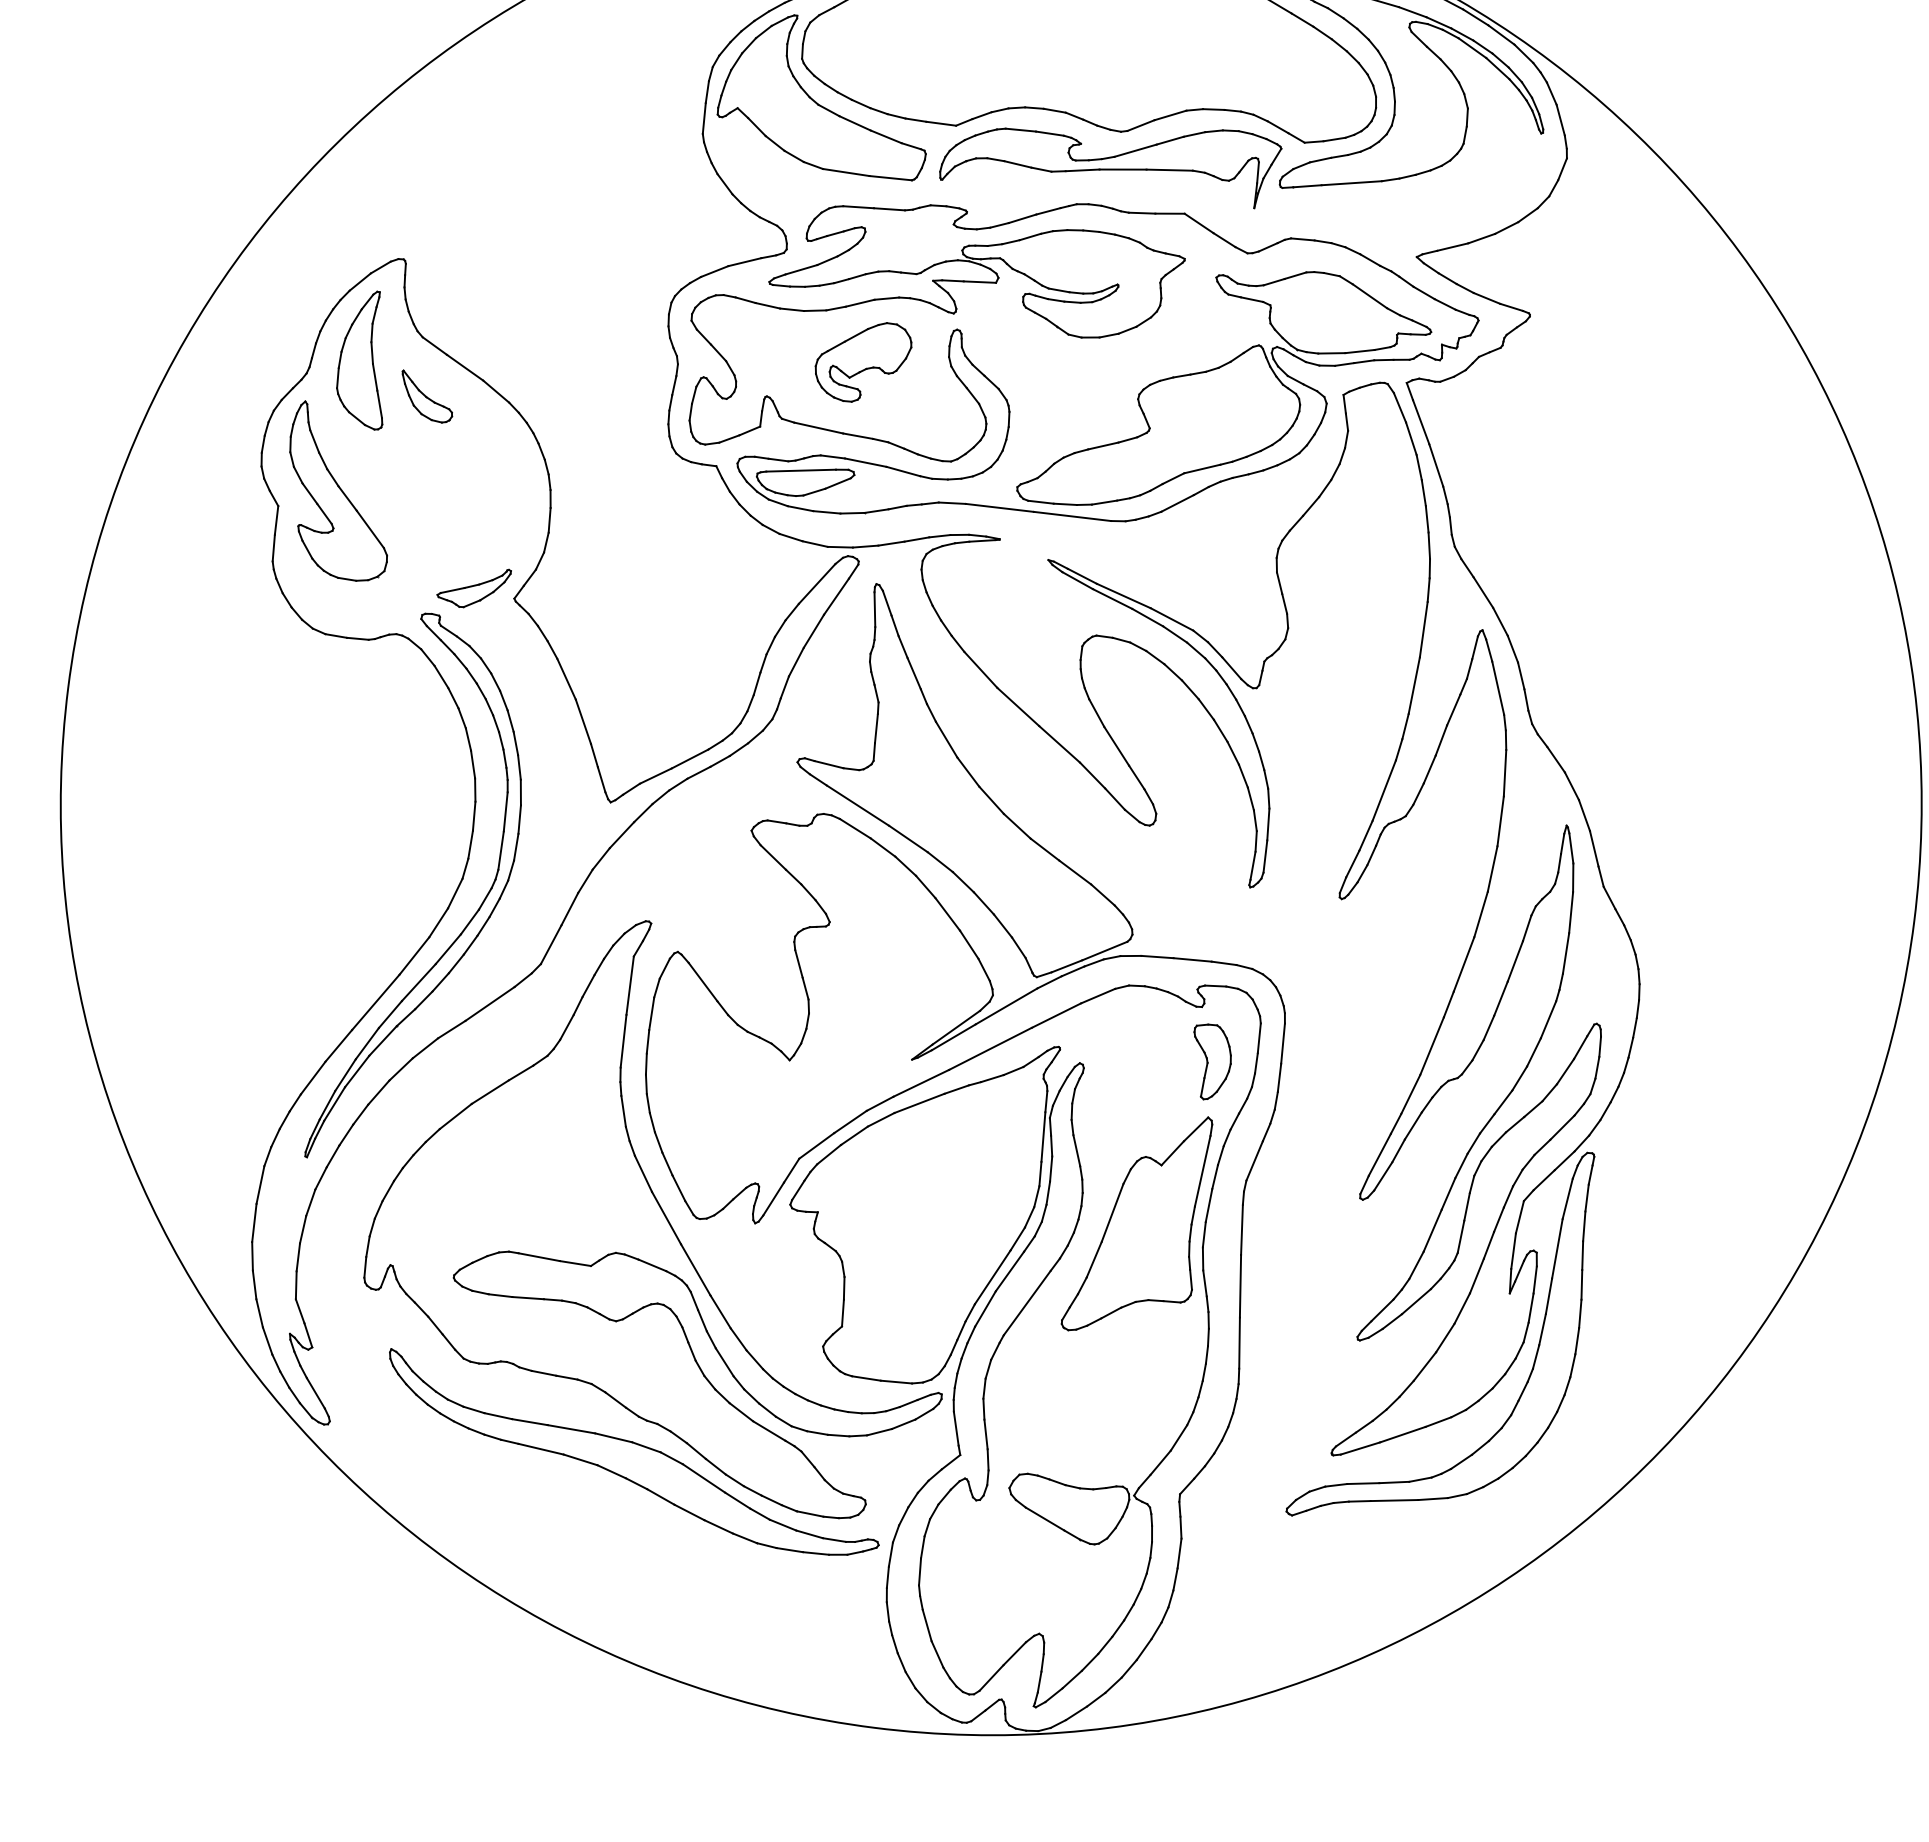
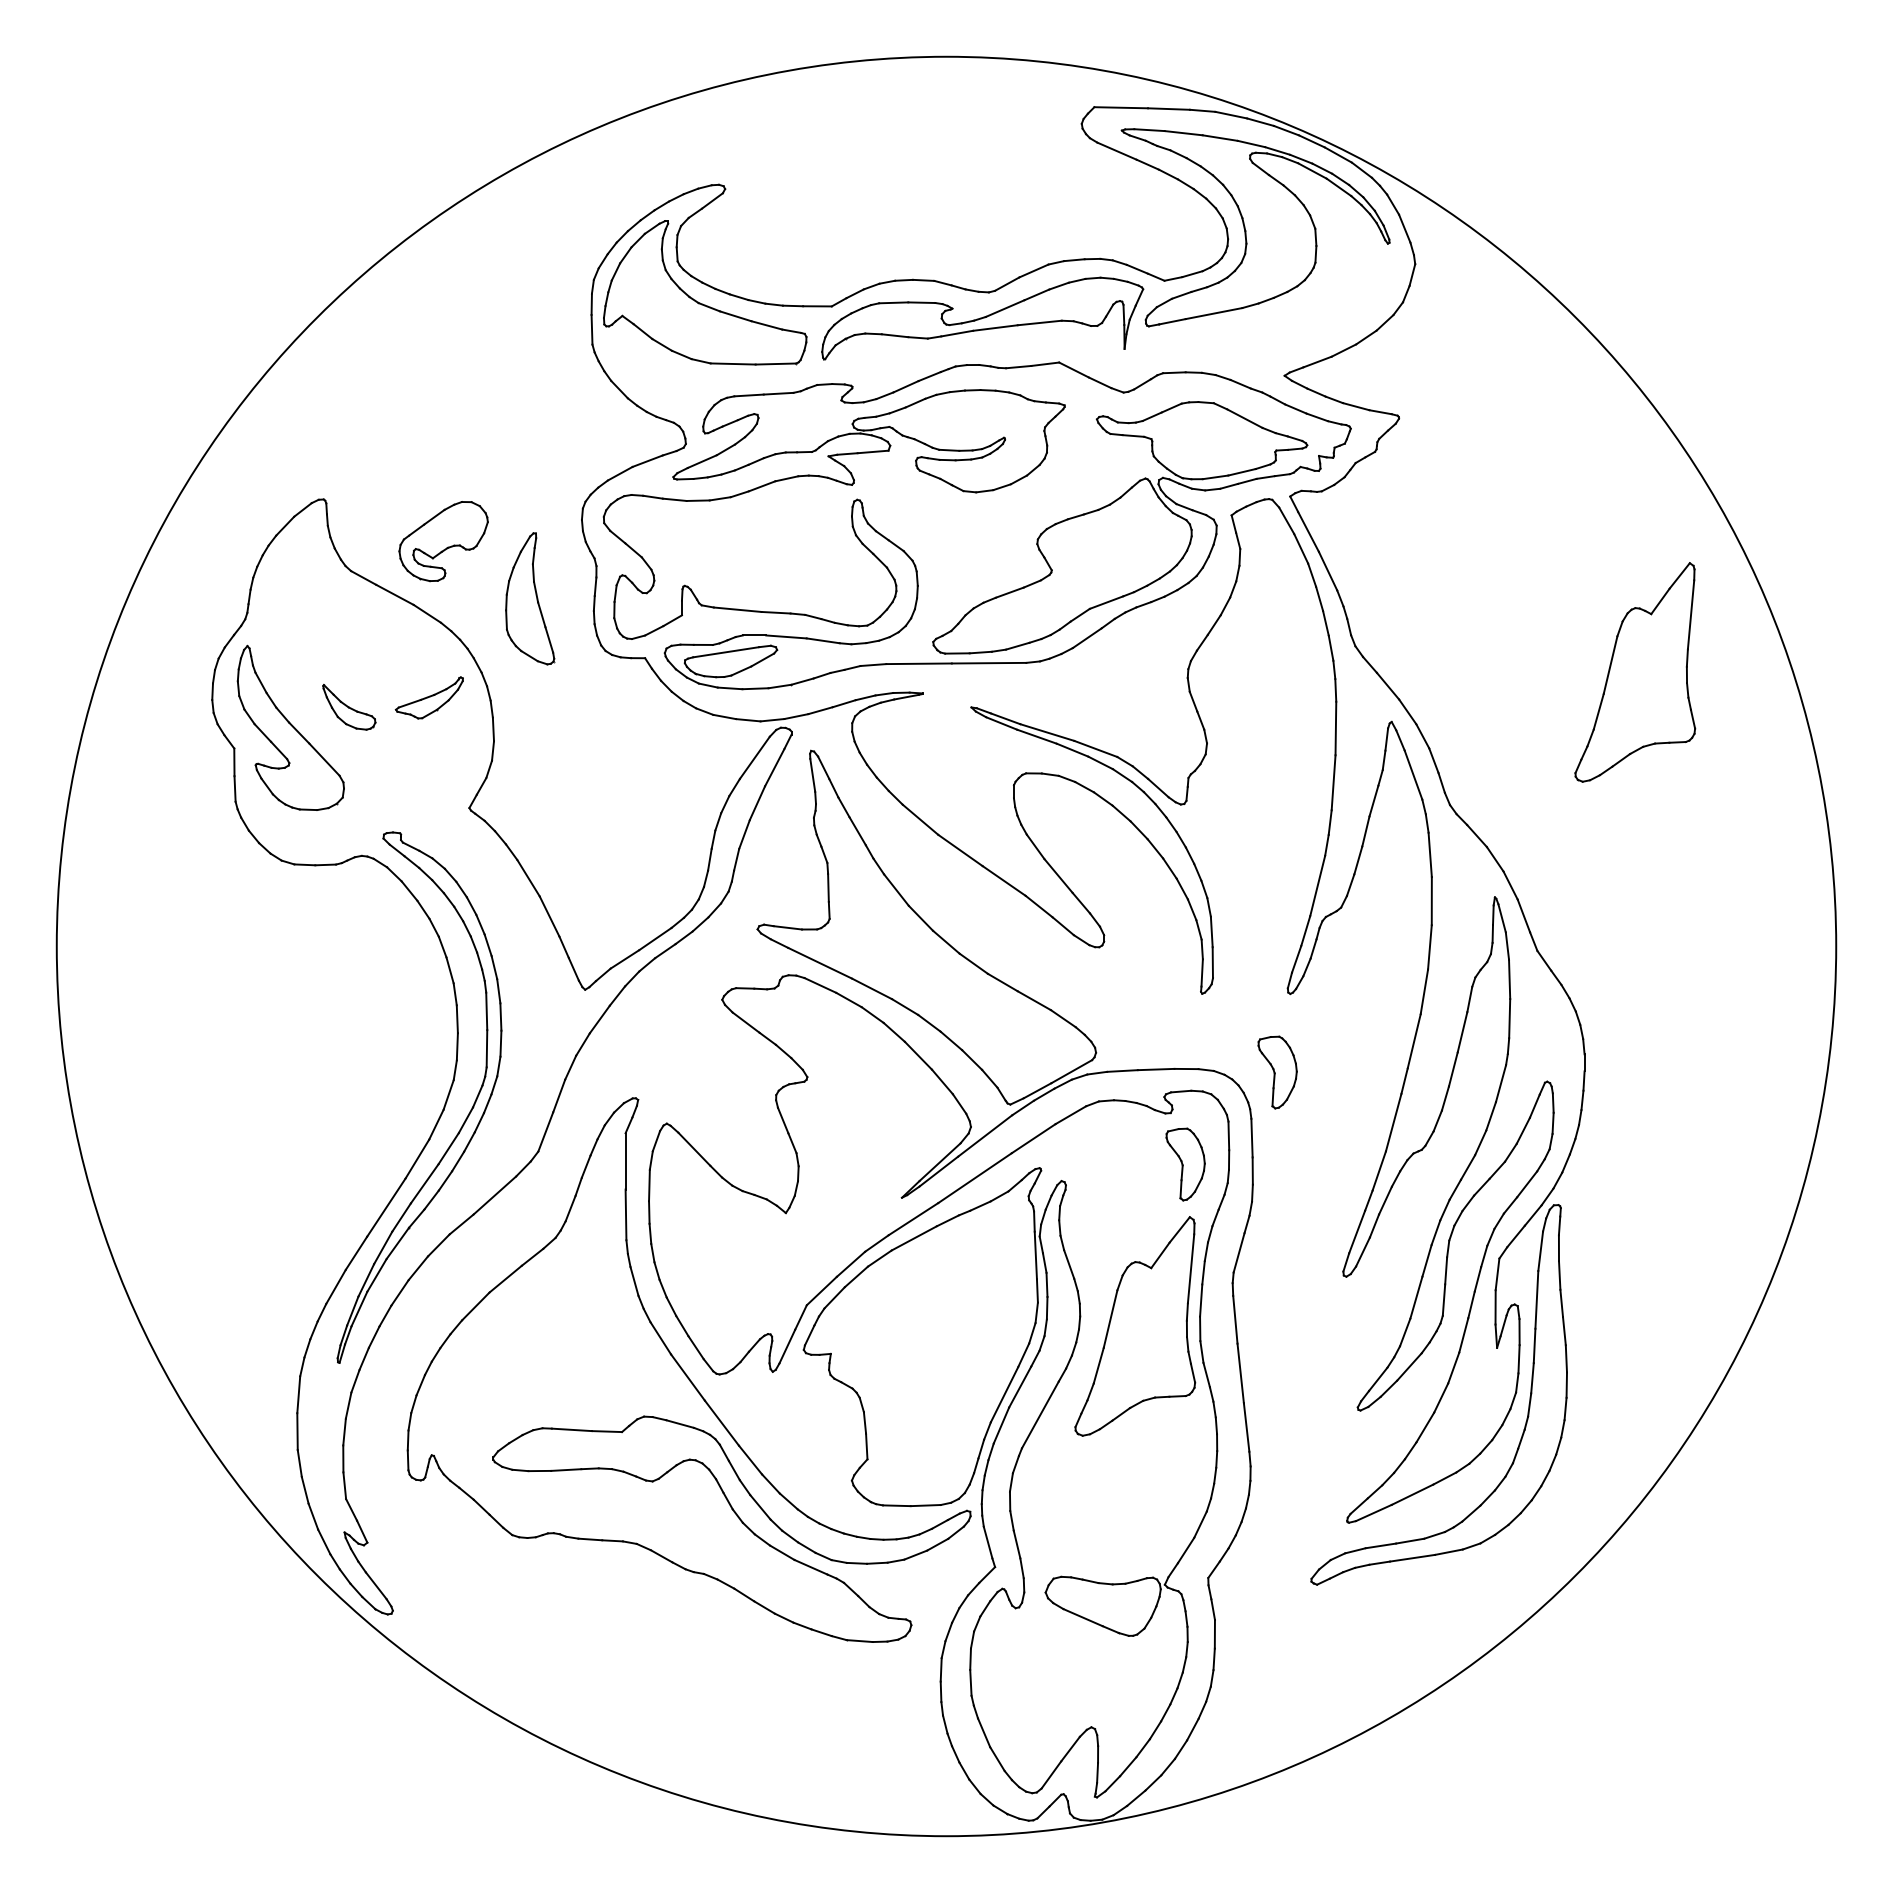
part: (365, 358) -> (530, 598), moved
part: (862, 361) -> (443, 541), moved
part: (427, 396) -> (349, 706), moved
part: (472, 586) -> (428, 697), moved
part: (1741, 610) -> (1635, 672), added
part: (1318, 978) -> (1277, 1072), added
part: (632, 1455) -> (684, 1606), removed

